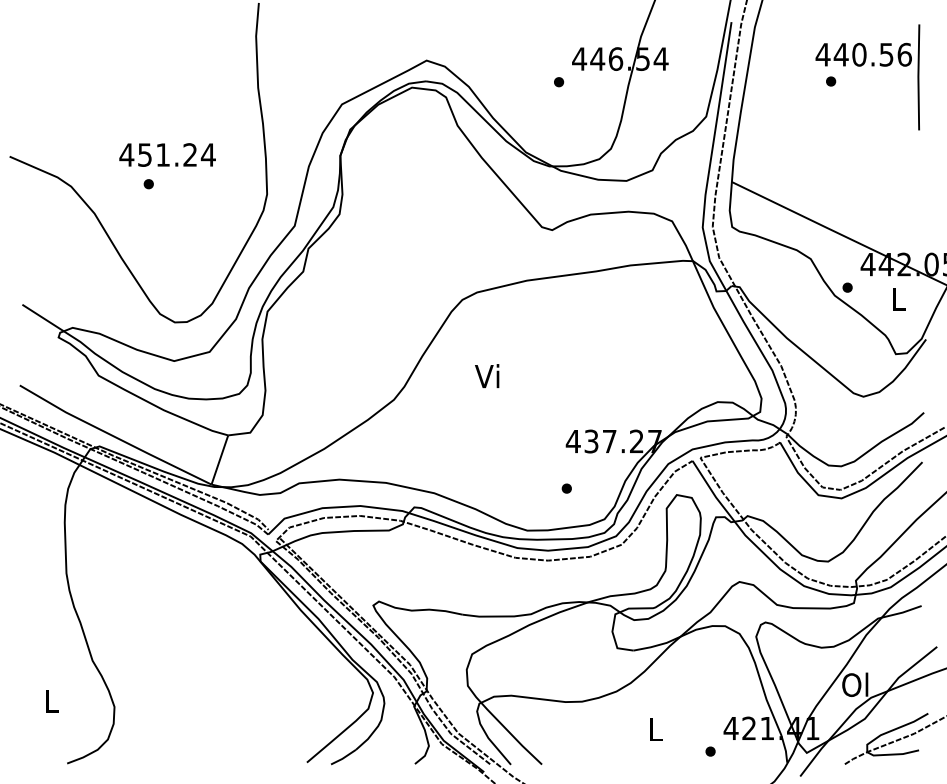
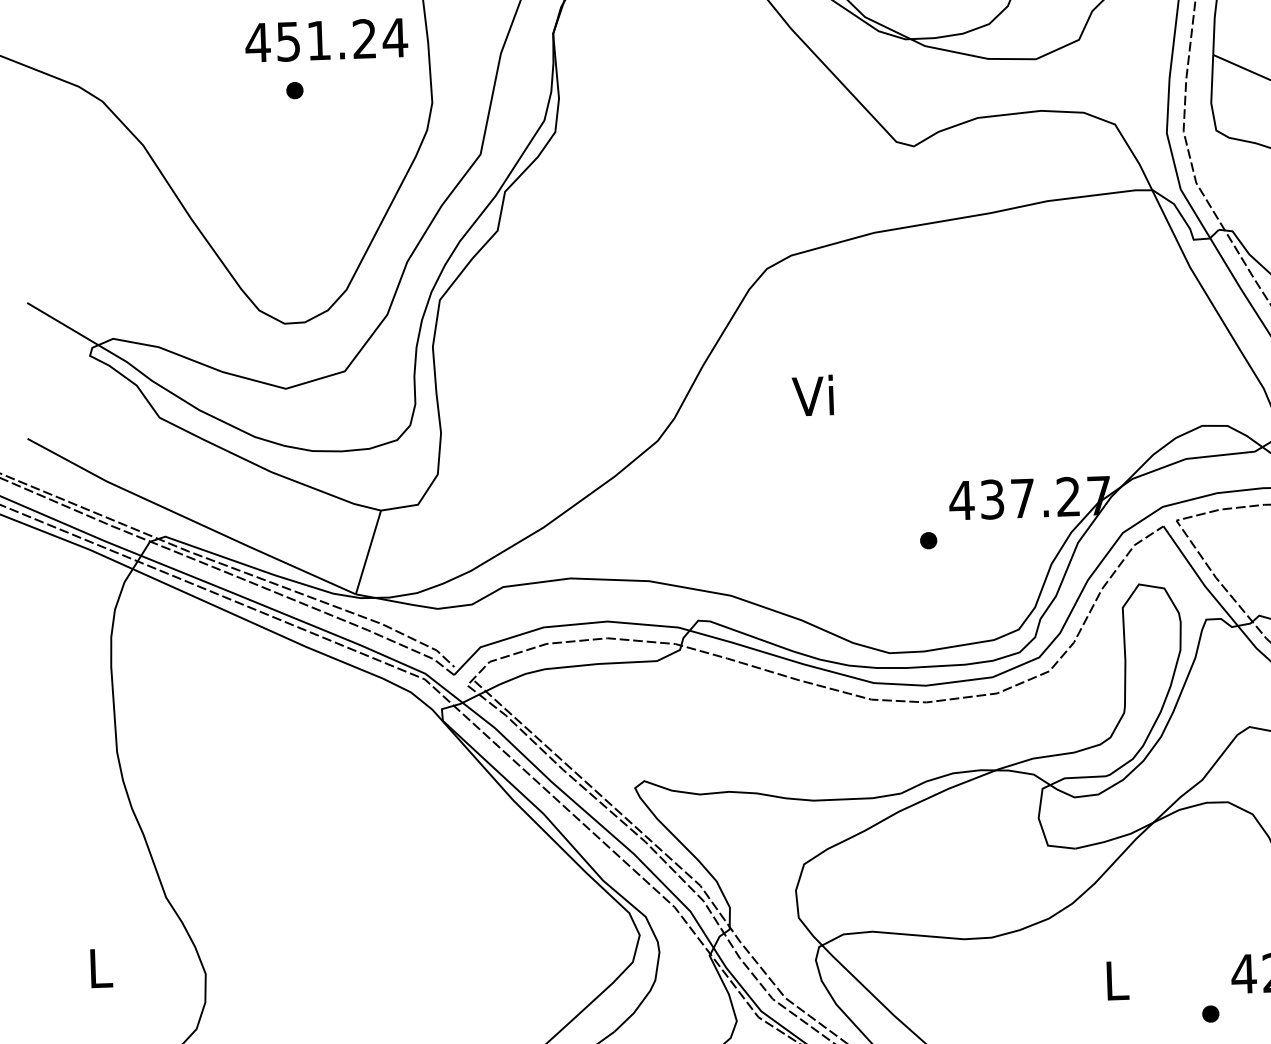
text: (167, 154) -> (326, 39), moved
part: (148, 184) -> (294, 91), moved
part: (566, 488) -> (928, 540), moved

